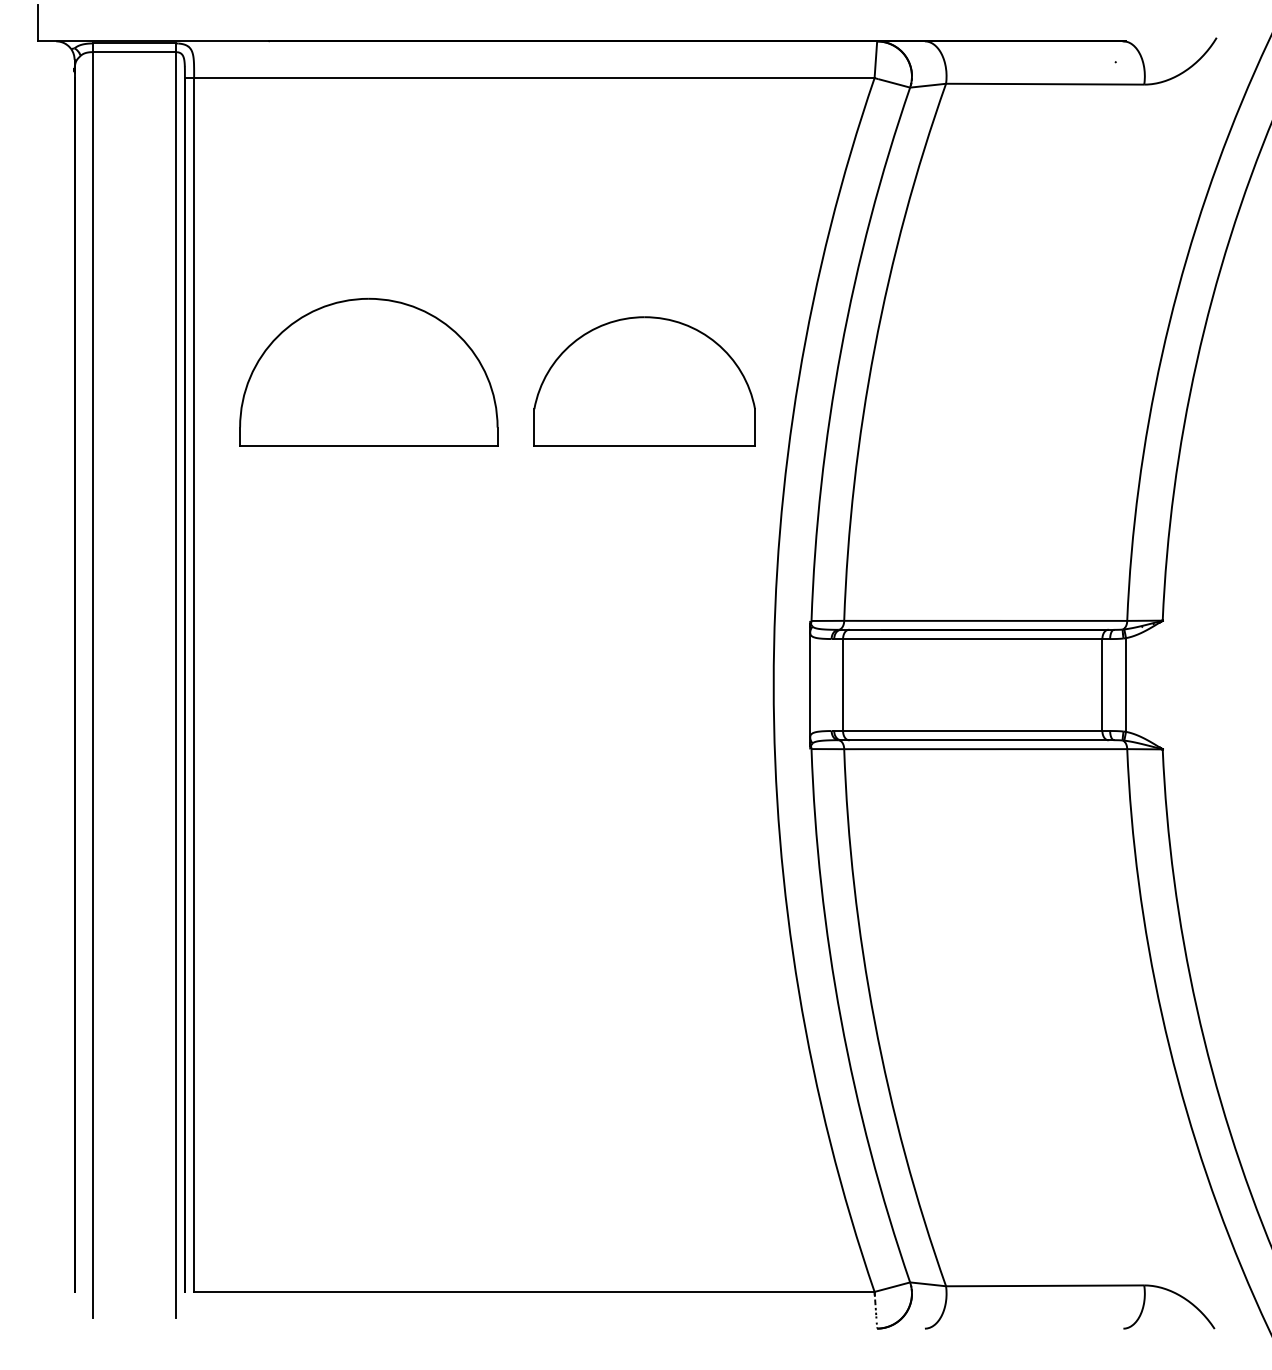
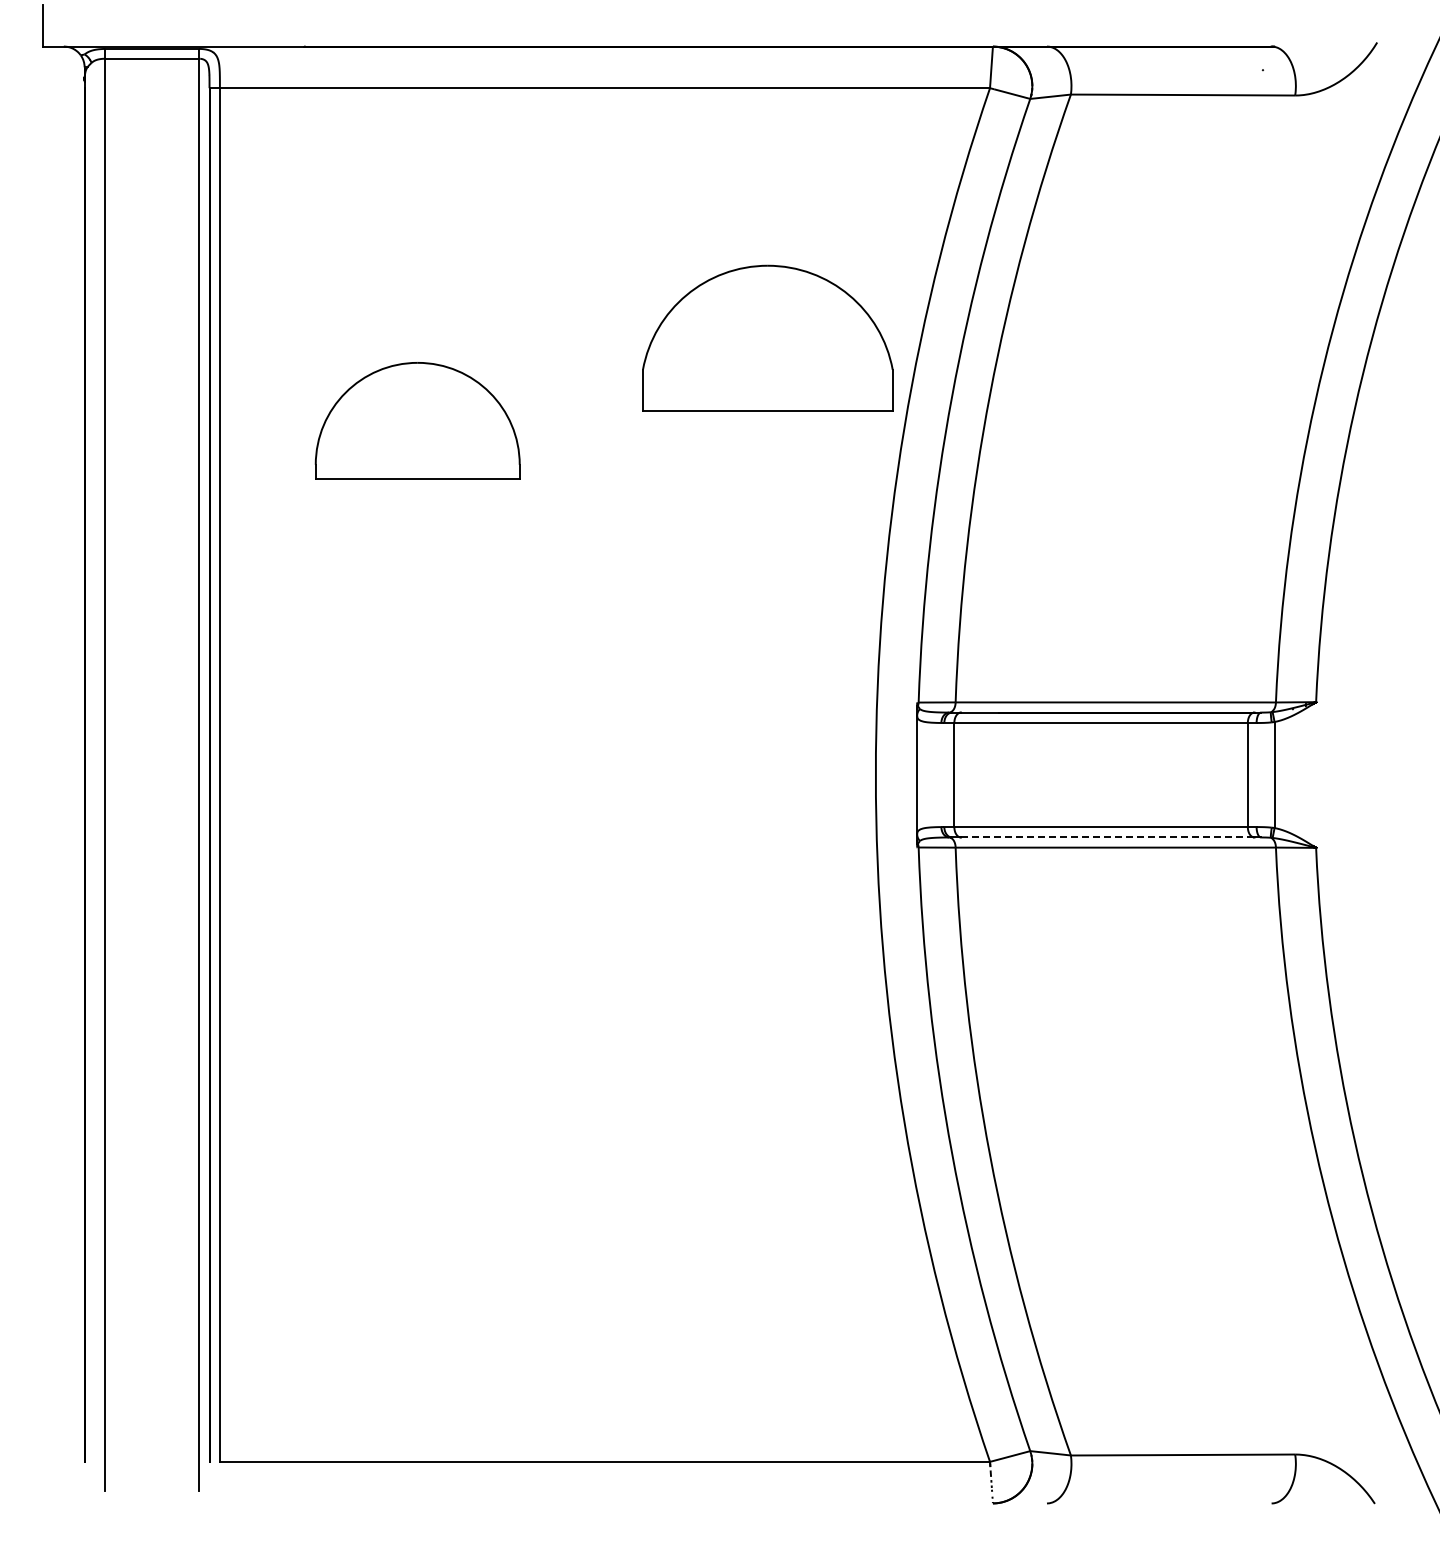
part: (368, 371) -> (417, 420), size x0.7
part: (644, 380) -> (767, 337), moved
line: (978, 740) -> (1107, 837), solid -> dashed

